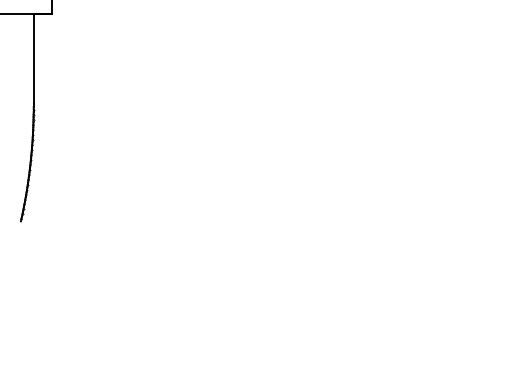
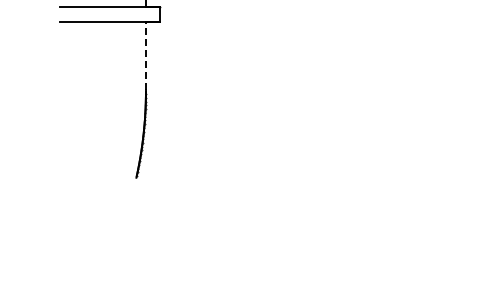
line: (34, 59) -> (146, 56), solid -> dashed

